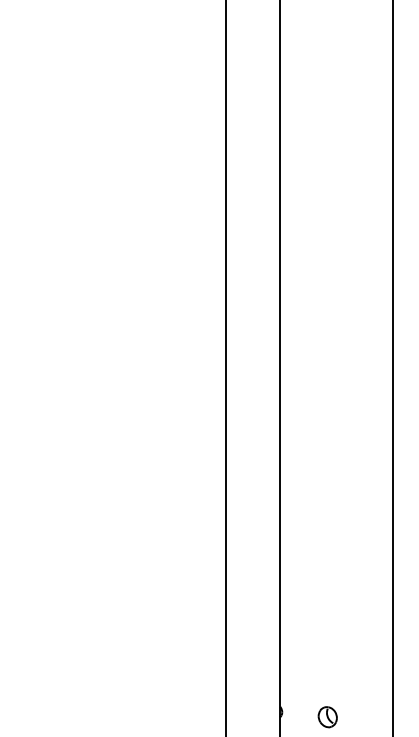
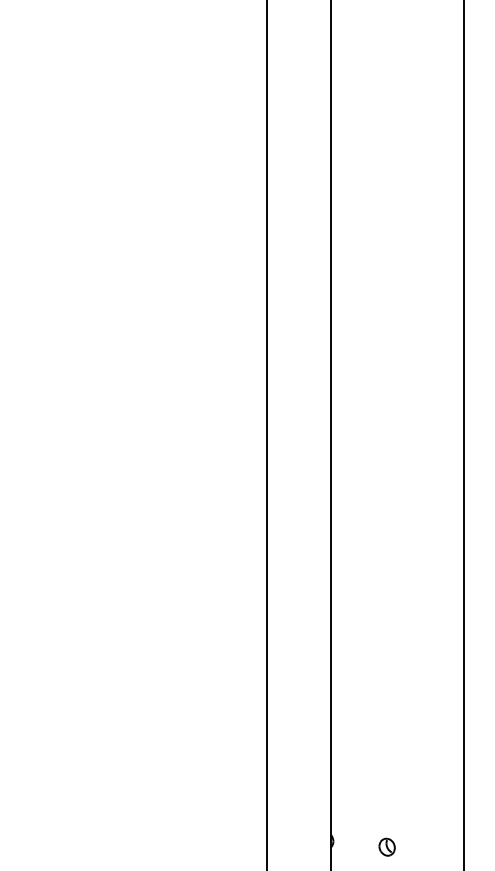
part: (327, 716) -> (386, 846), size x0.71

